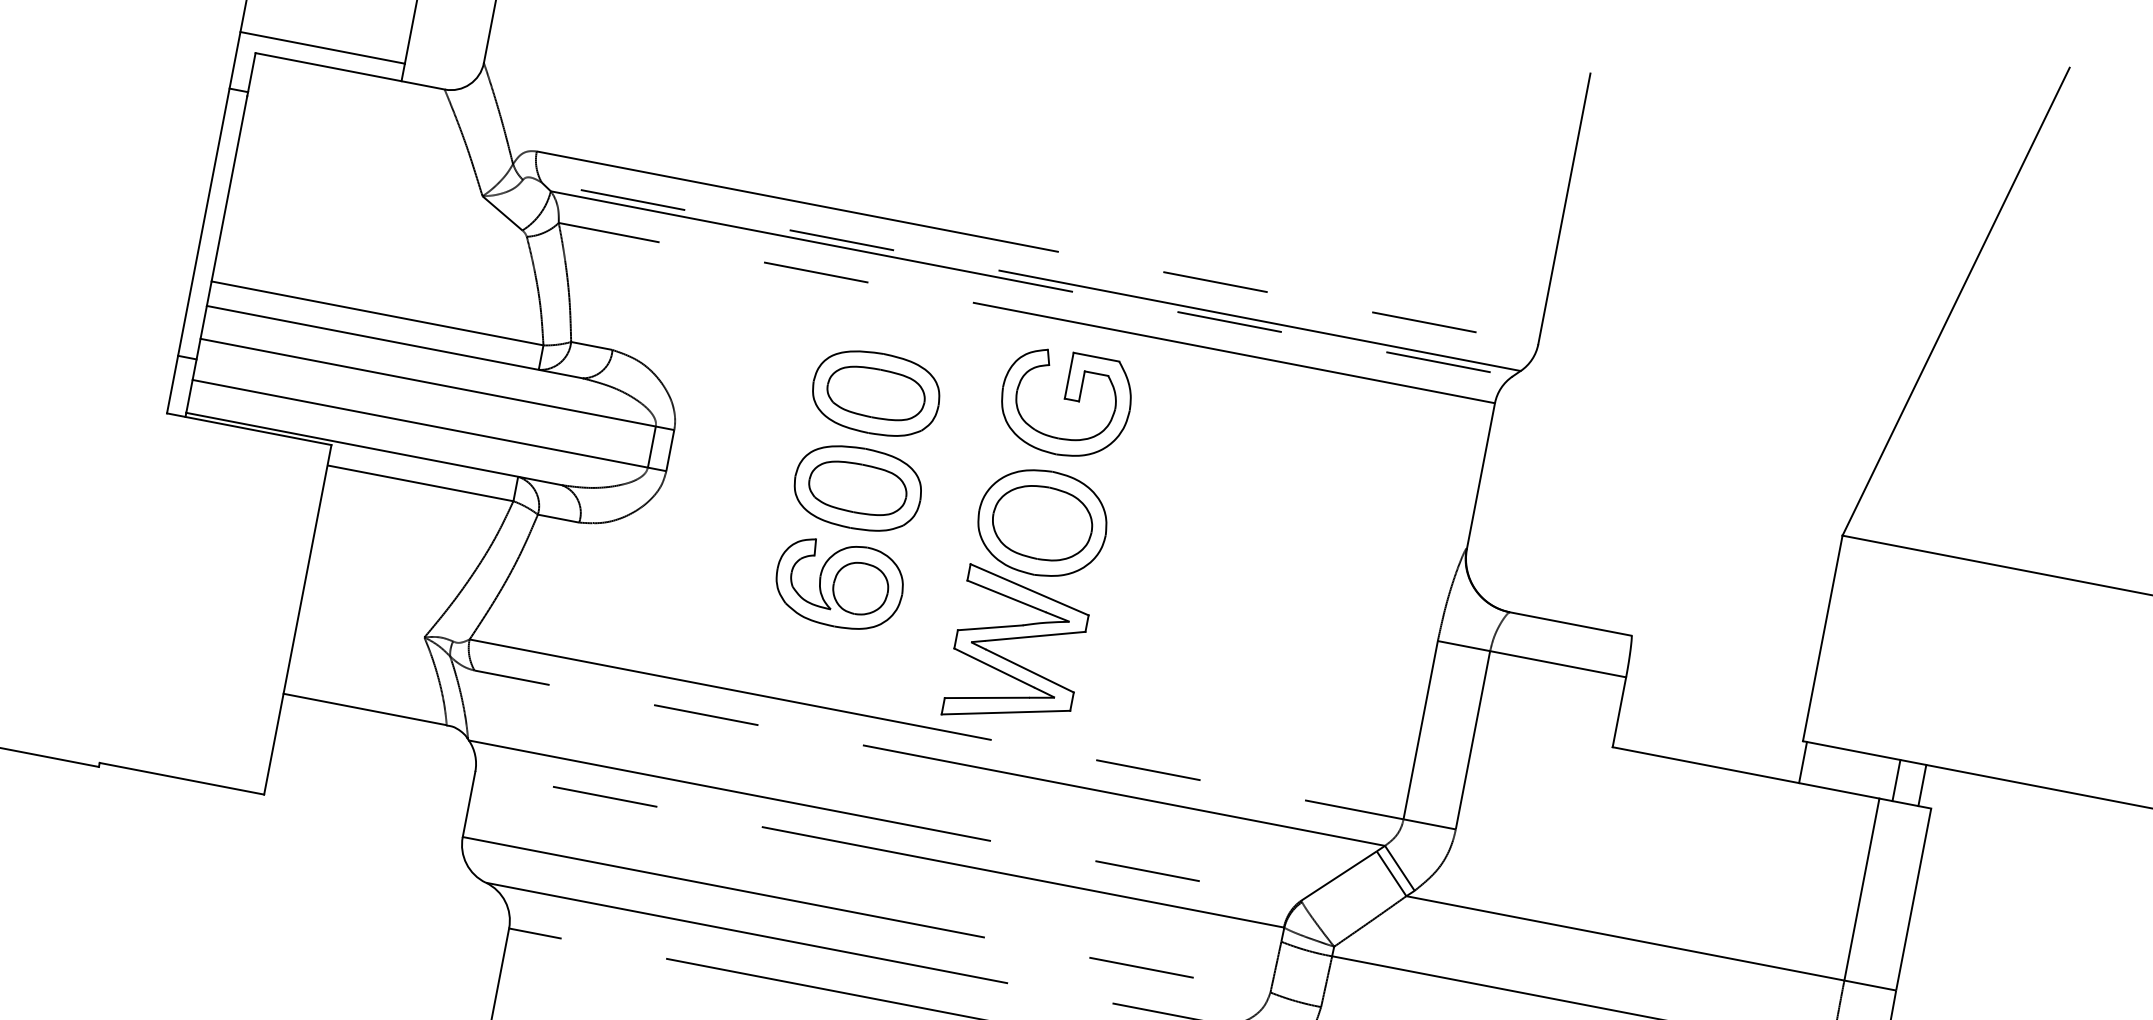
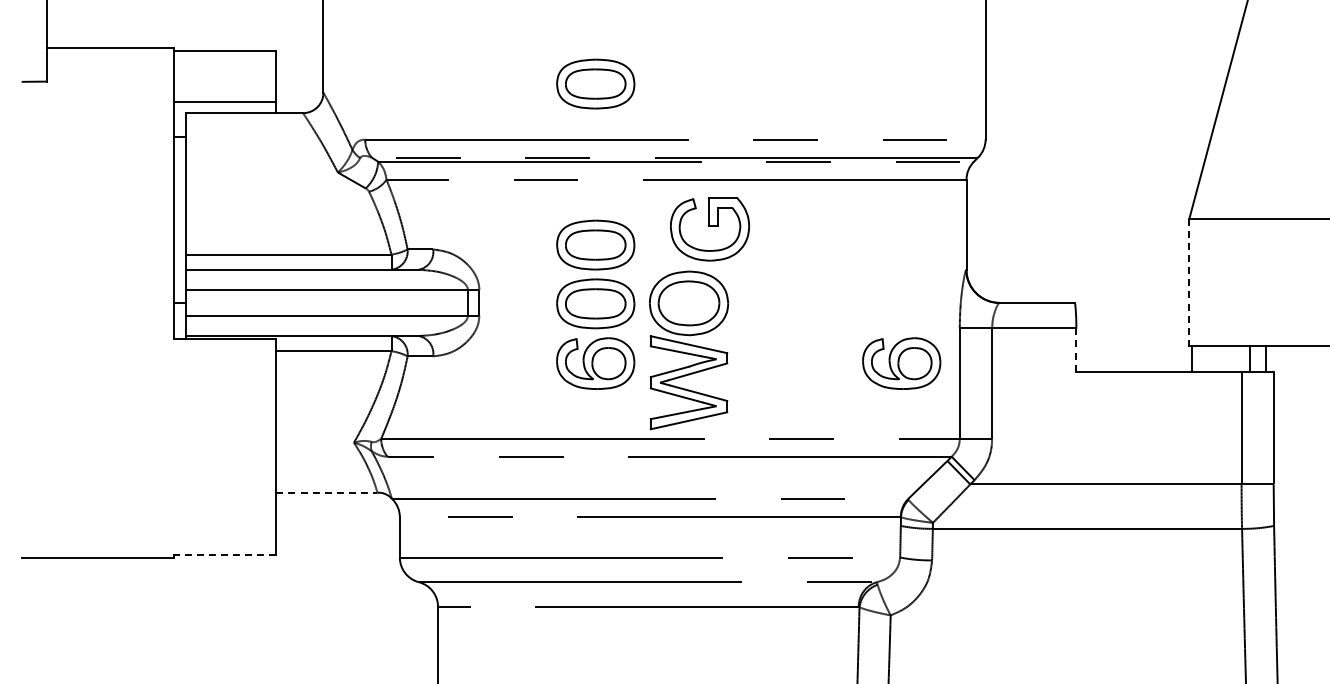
part: (925, 132) -> (595, 83), added
part: (1028, 599) -> (689, 350), moved
line: (1823, 638) -> (1189, 282), solid -> dashed
part: (1332, 679) -> (901, 363), added
line: (366, 709) -> (327, 492), solid -> dashed
line: (1619, 713) -> (1076, 350), solid -> dashed
line: (181, 779) -> (225, 555), solid -> dashed

